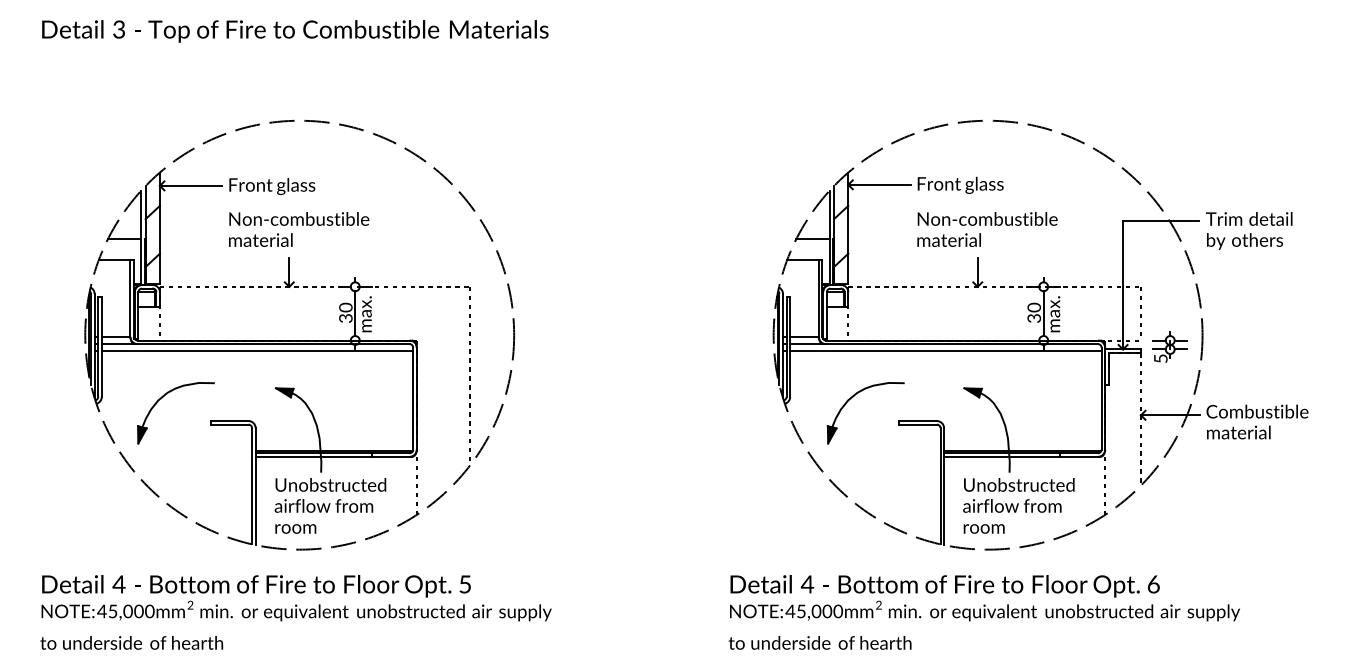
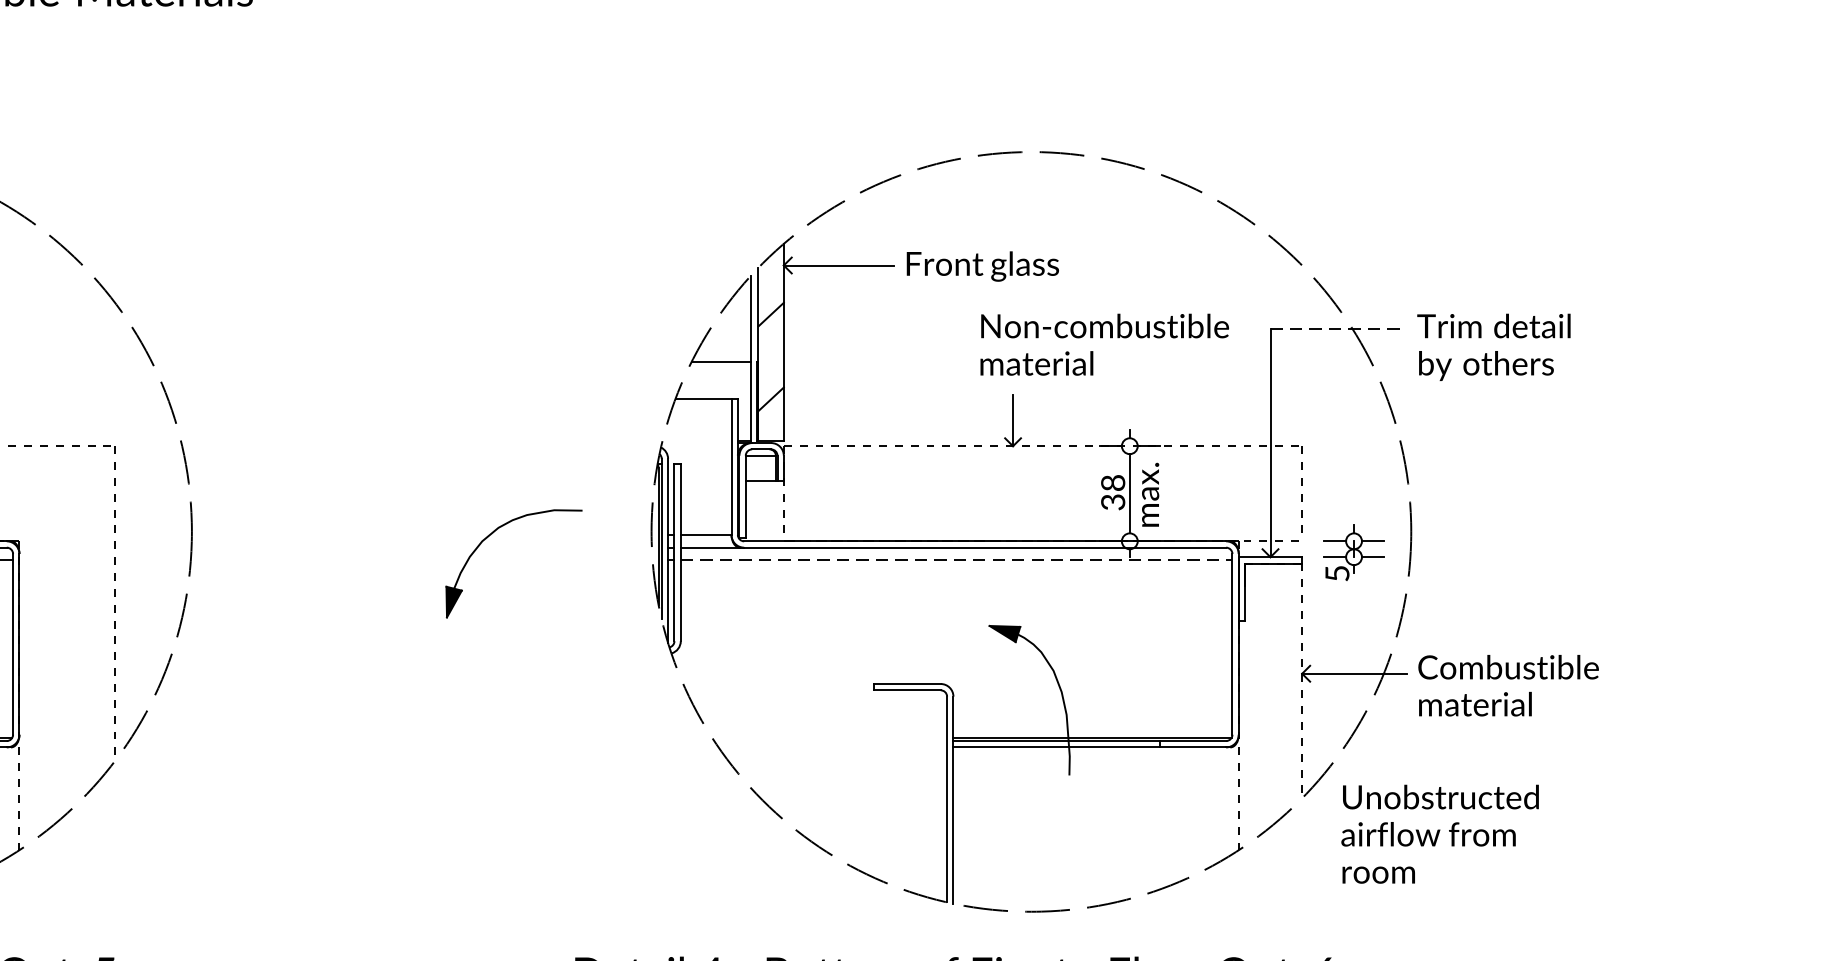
line: (1161, 220) -> (1338, 328), solid -> dashed
text: (987, 229) -> (1104, 344), moved
text: (1034, 307) -> (1113, 482), 30 -> 38
line: (945, 351) -> (955, 560), solid -> dashed
part: (852, 398) -> (490, 537), moved
text: (1018, 505) -> (1439, 833), moved

